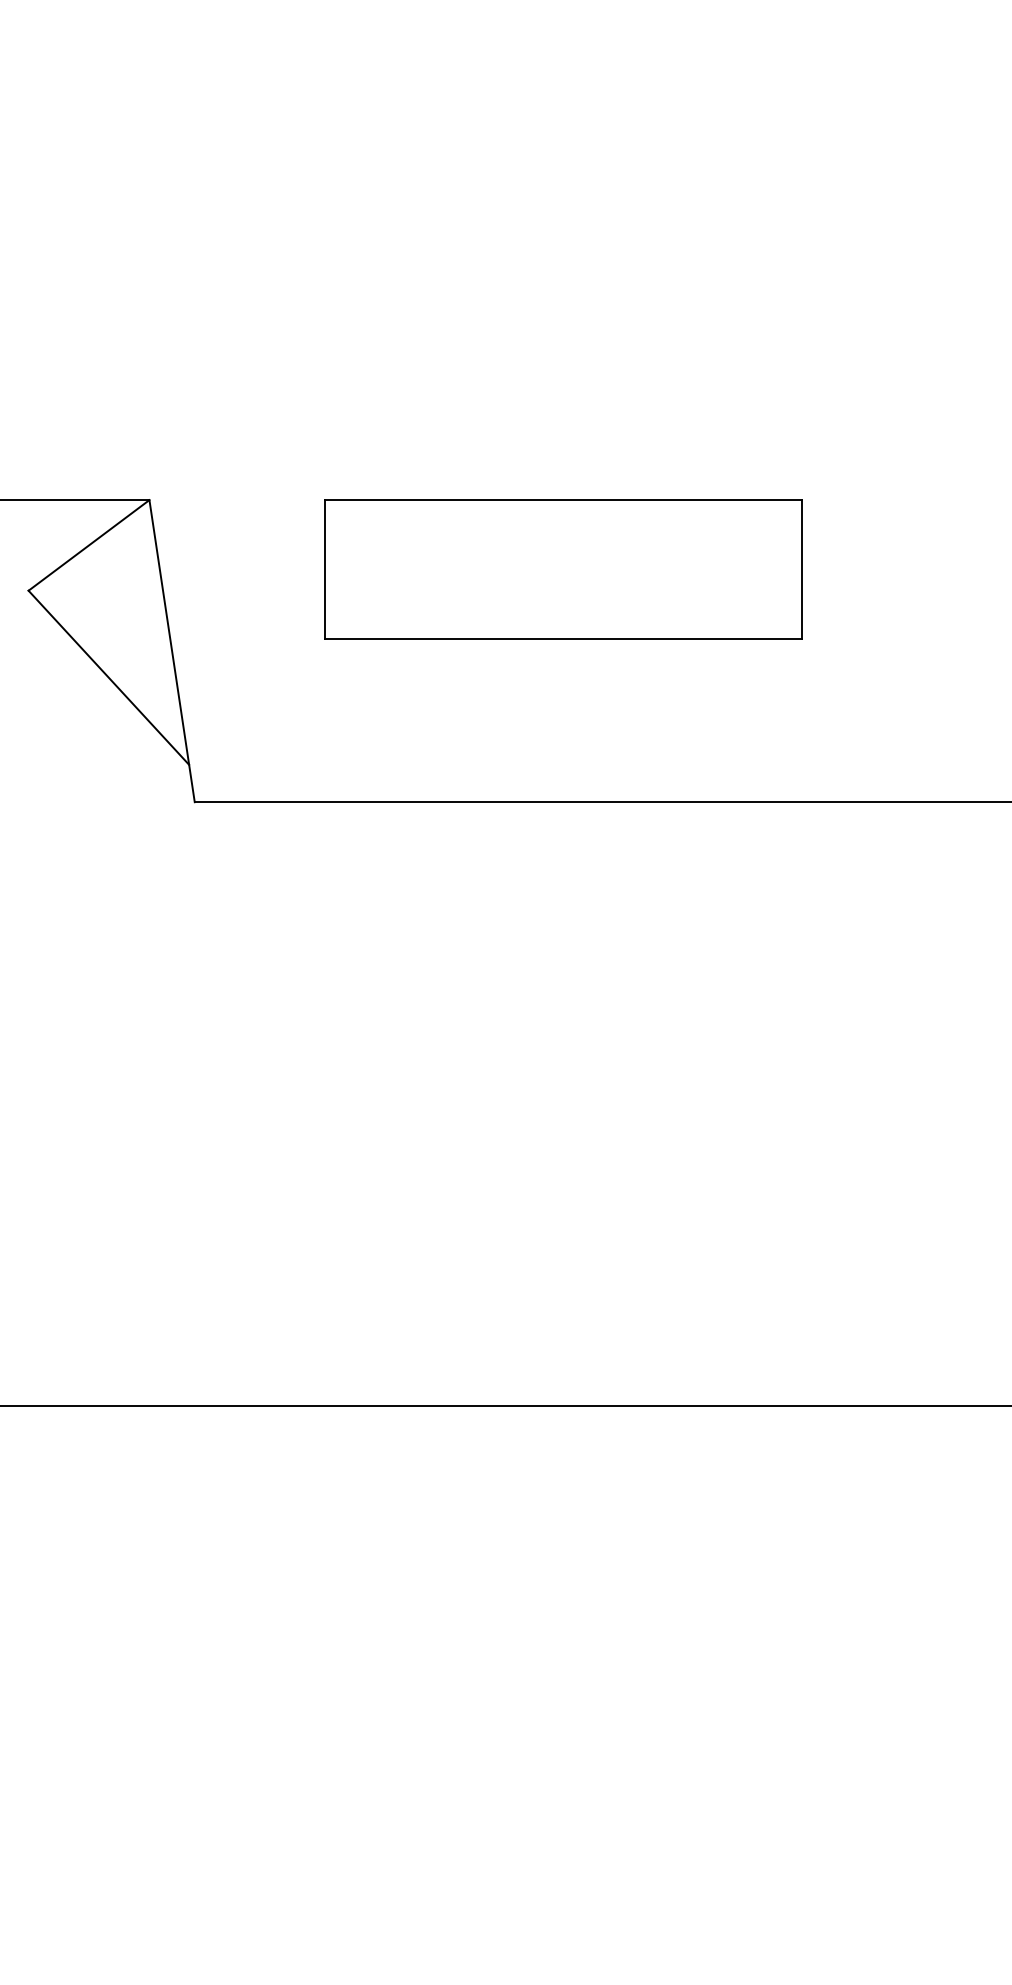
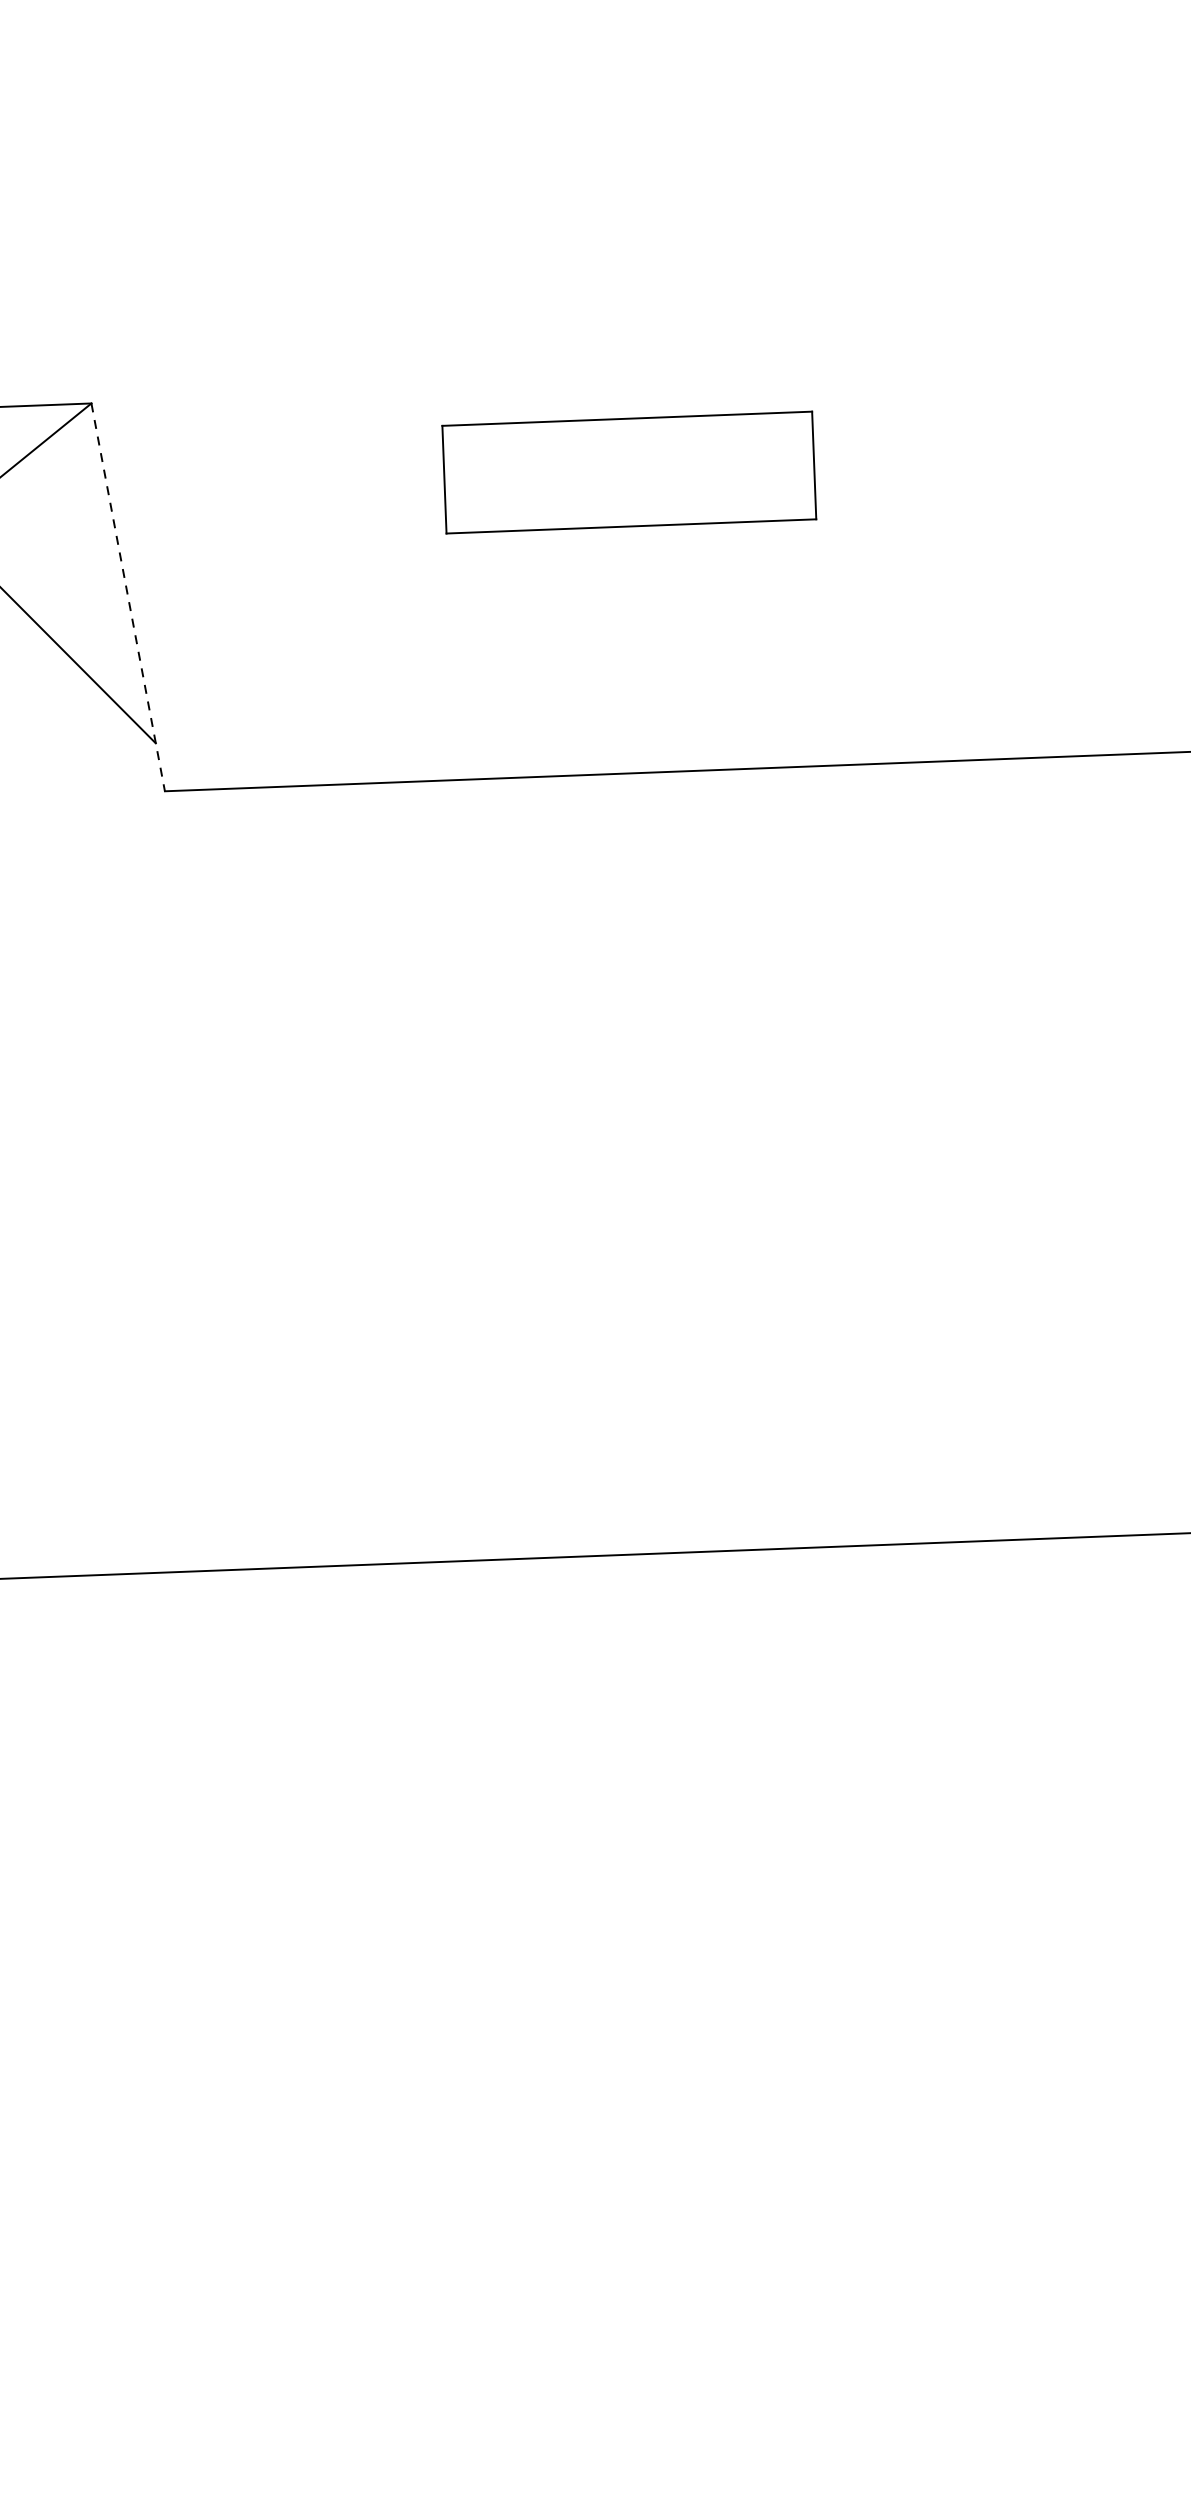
part: (563, 569) -> (629, 472), size x0.6
line: (172, 651) -> (128, 597), solid -> dashed

